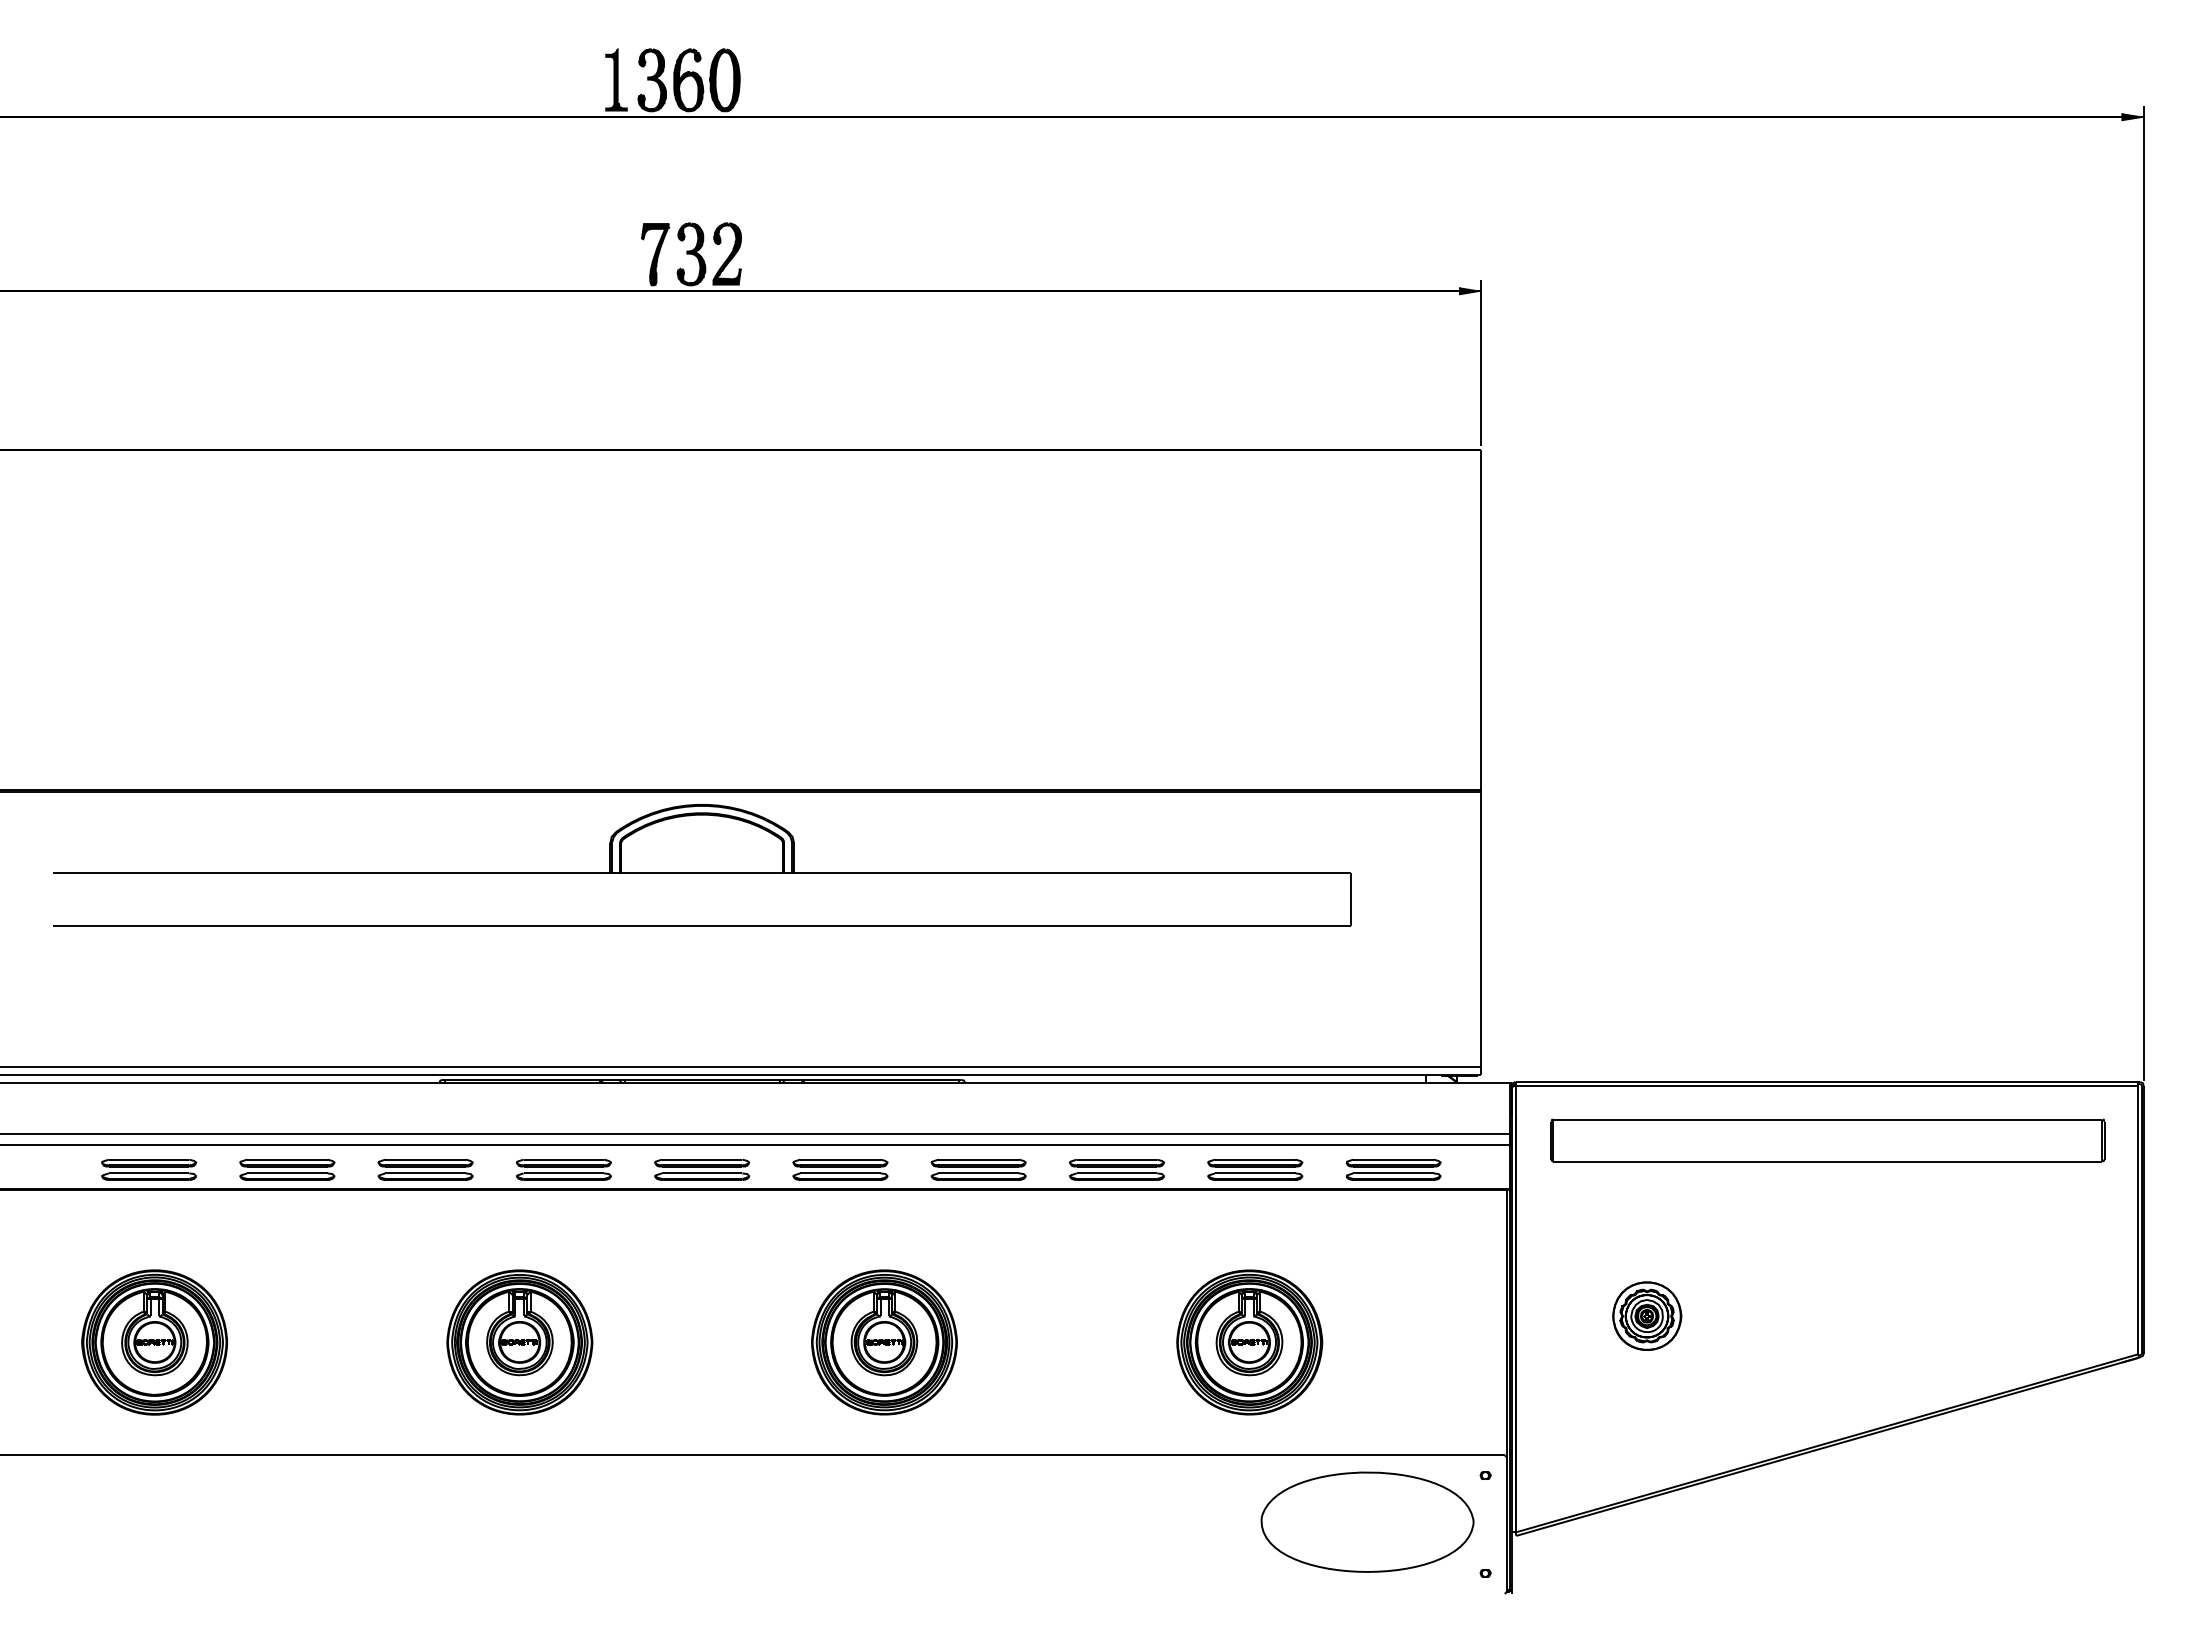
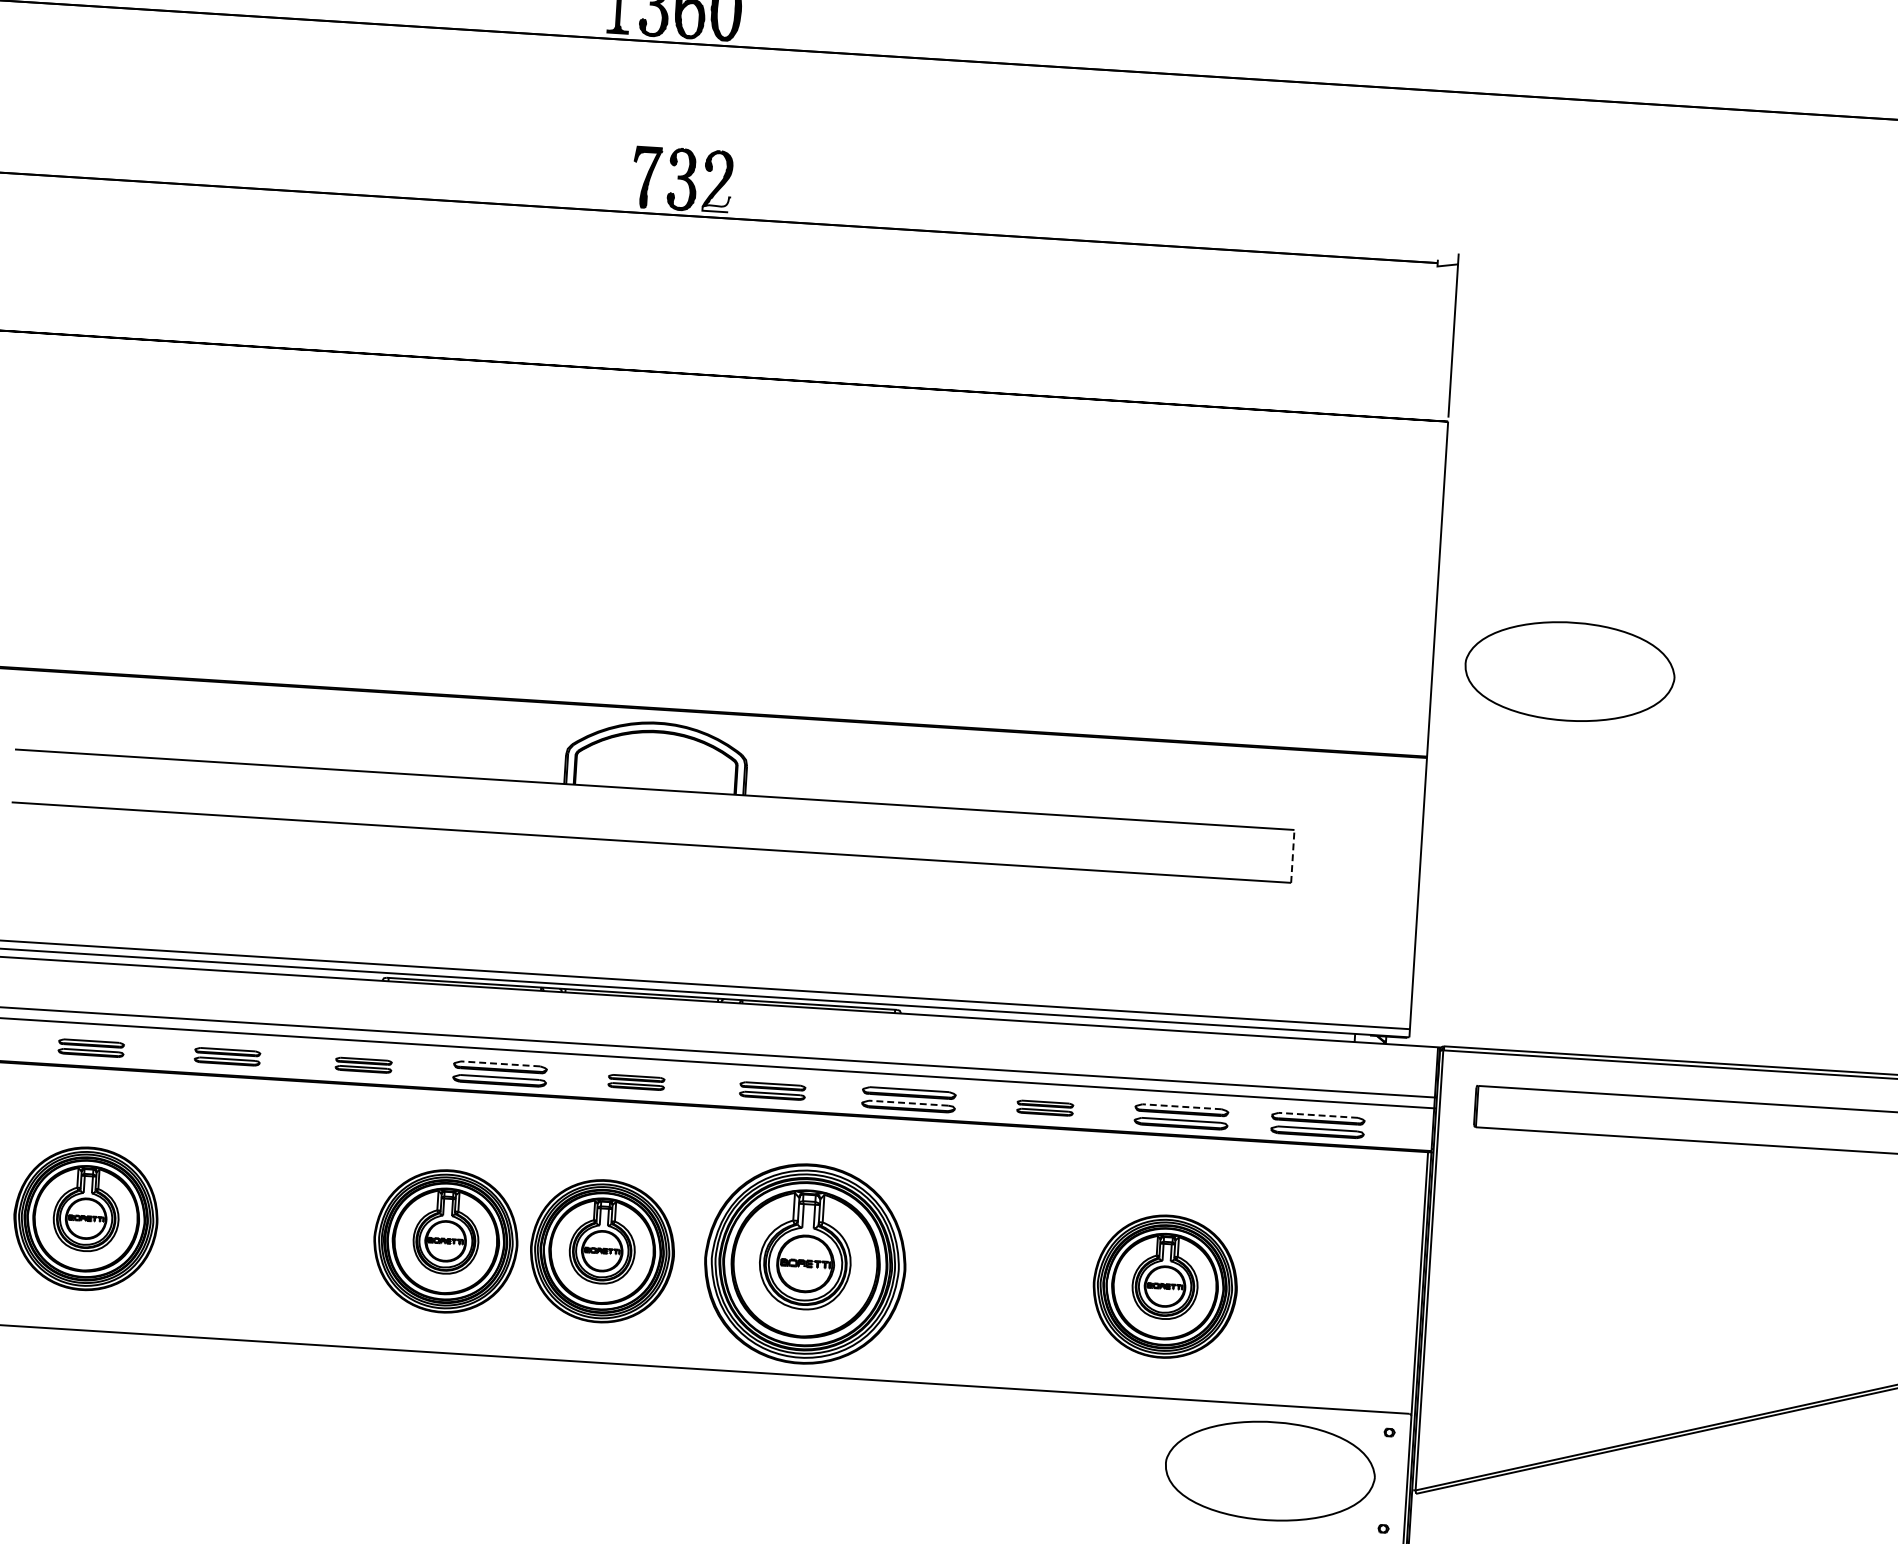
fill: (727, 276) -> (716, 203), removed
fill: (1469, 290) -> (1447, 263), removed
part: (1619, 694) -> (1569, 670), added
line: (1351, 899) -> (1293, 856), solid -> dashed
line: (563, 1159) -> (500, 1063), solid -> dashed
line: (1254, 1159) -> (1181, 1106), solid -> dashed
line: (1393, 1159) -> (1318, 1115), solid -> dashed
part: (149, 1169) -> (91, 1047), size x0.7
part: (287, 1169) -> (227, 1056), size x0.7
part: (425, 1169) -> (363, 1065), size x0.6
part: (702, 1169) -> (636, 1082), size x0.6
part: (840, 1169) -> (772, 1090), size x0.7
part: (1116, 1169) -> (1044, 1107), size x0.6
line: (978, 1173) -> (908, 1103), solid -> dashed
part: (1647, 1315) -> (1559, 1284), removed
part: (678, 1342) -> (602, 1251), added
part: (884, 1342) -> (805, 1264), size x1.4

